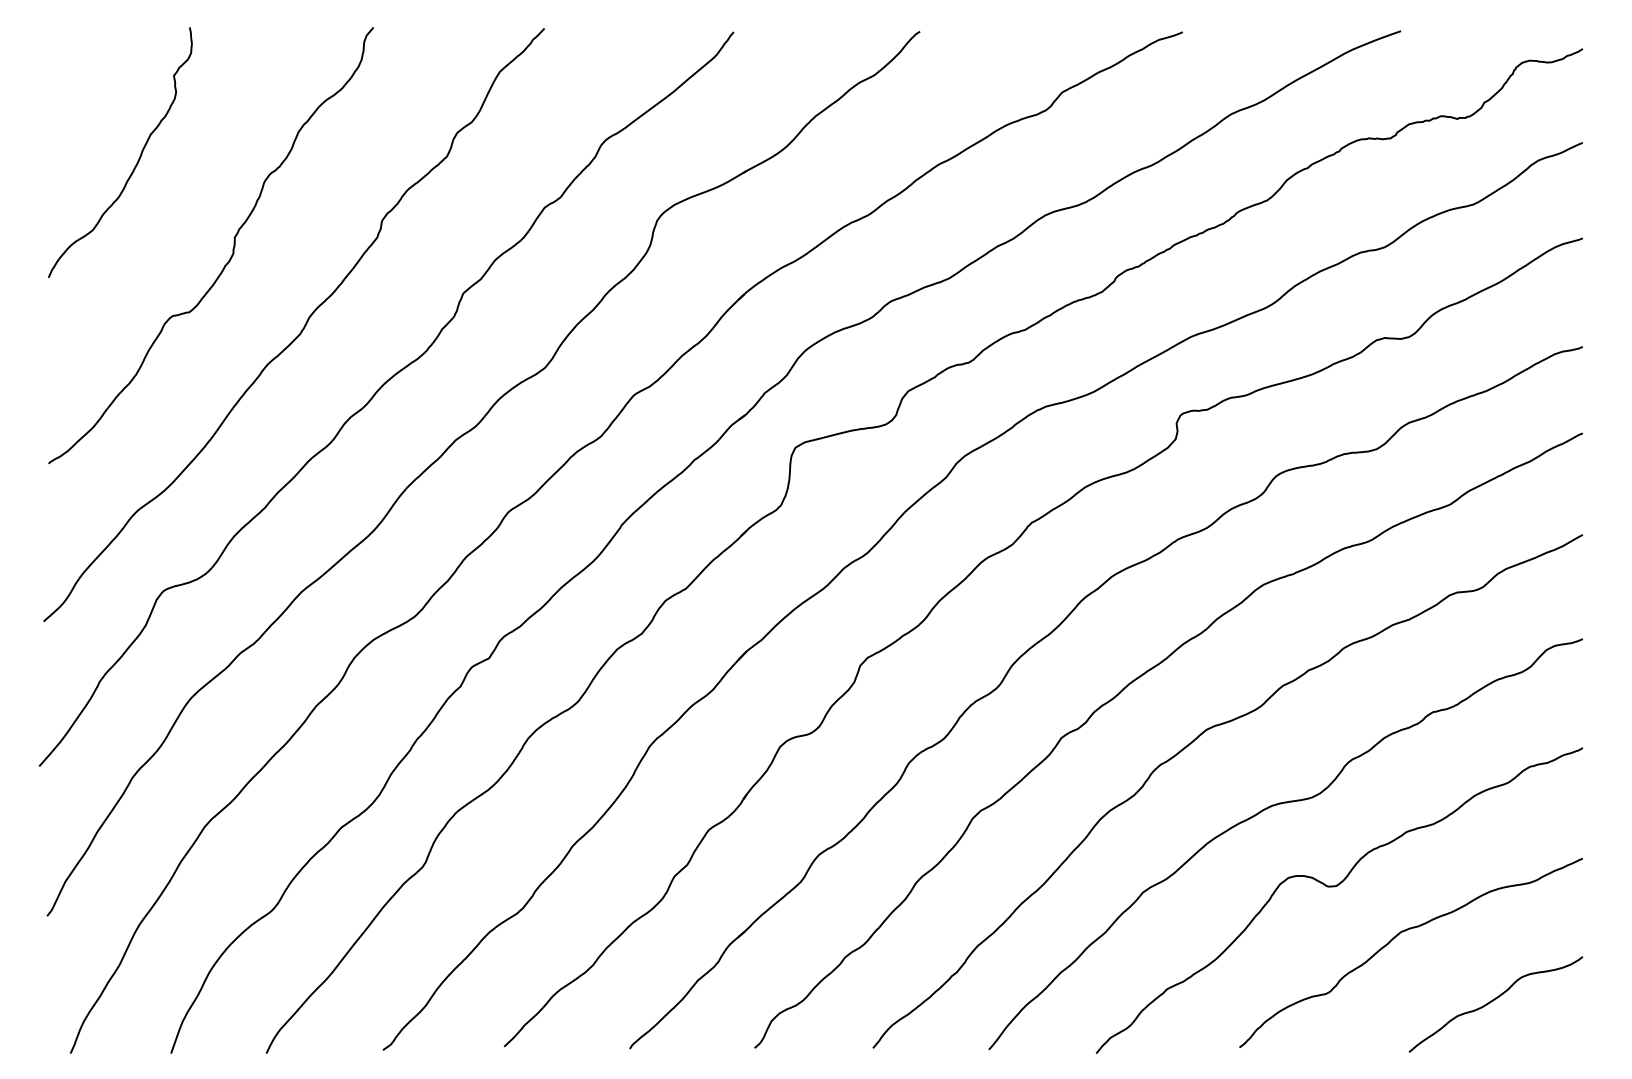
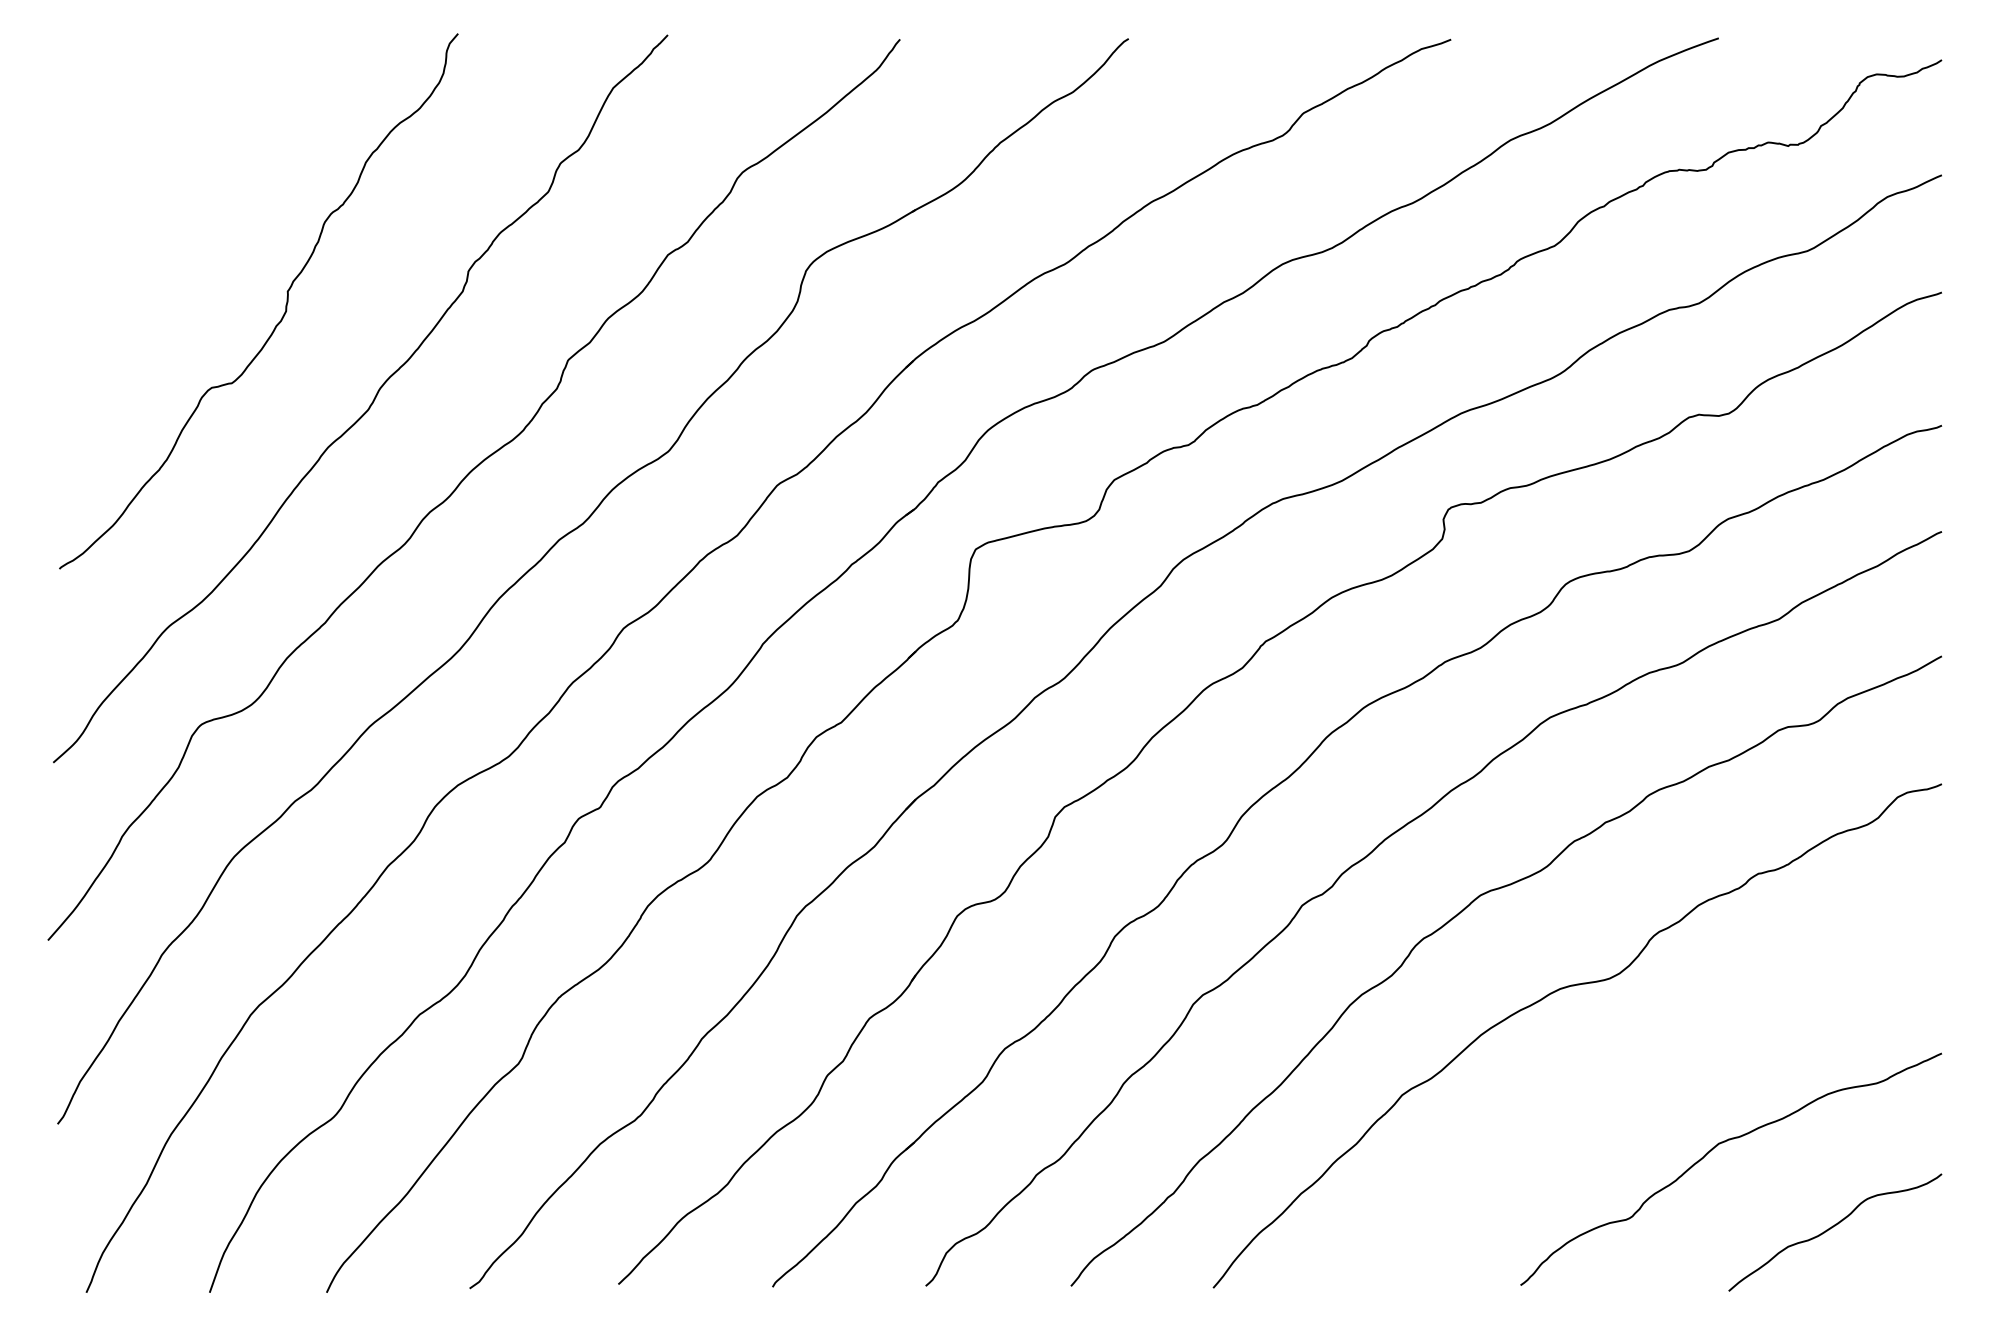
curve: (137, 160) -> (168, 197), removed
curve: (1336, 887) -> (1639, 1088), removed

